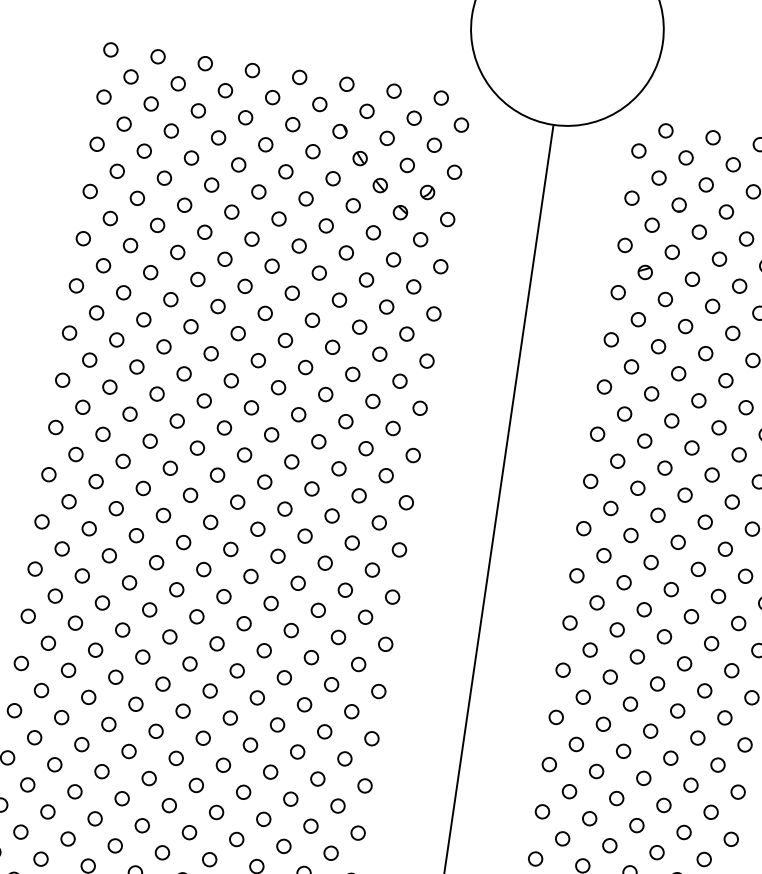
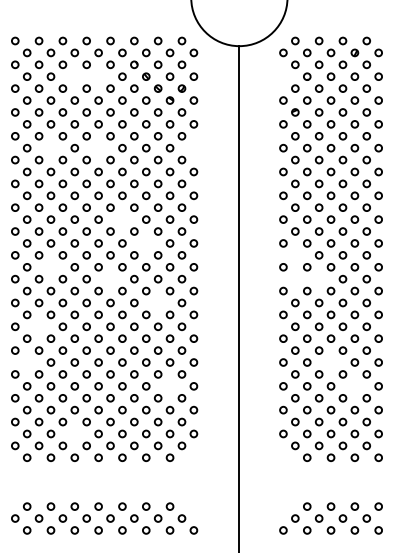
circle: (217, 137) -> (74, 76), removed
circle: (265, 144) -> (98, 76), removed
circle: (632, 197) -> (283, 76), removed
circle: (149, 273) -> (50, 148), removed
circle: (245, 284) -> (98, 147), removed
circle: (433, 314) -> (193, 148), removed
circle: (271, 434) -> (122, 219), removed
circle: (312, 489) -> (146, 243), removed
circle: (115, 508) -> (50, 267), removed
circle: (230, 548) -> (110, 278), removed
circle: (604, 555) -> (295, 255), removed
circle: (597, 601) -> (295, 278), removed
circle: (643, 608) -> (318, 278), removed
circle: (319, 609) -> (158, 302), removed
circle: (74, 622) -> (38, 326), removed
circle: (42, 690) -> (27, 362), removed
circle: (642, 778) -> (330, 362), removed
circle: (316, 779) -> (169, 386), removed
circle: (683, 832) -> (354, 386), removed
circle: (114, 844) -> (74, 433), removed

